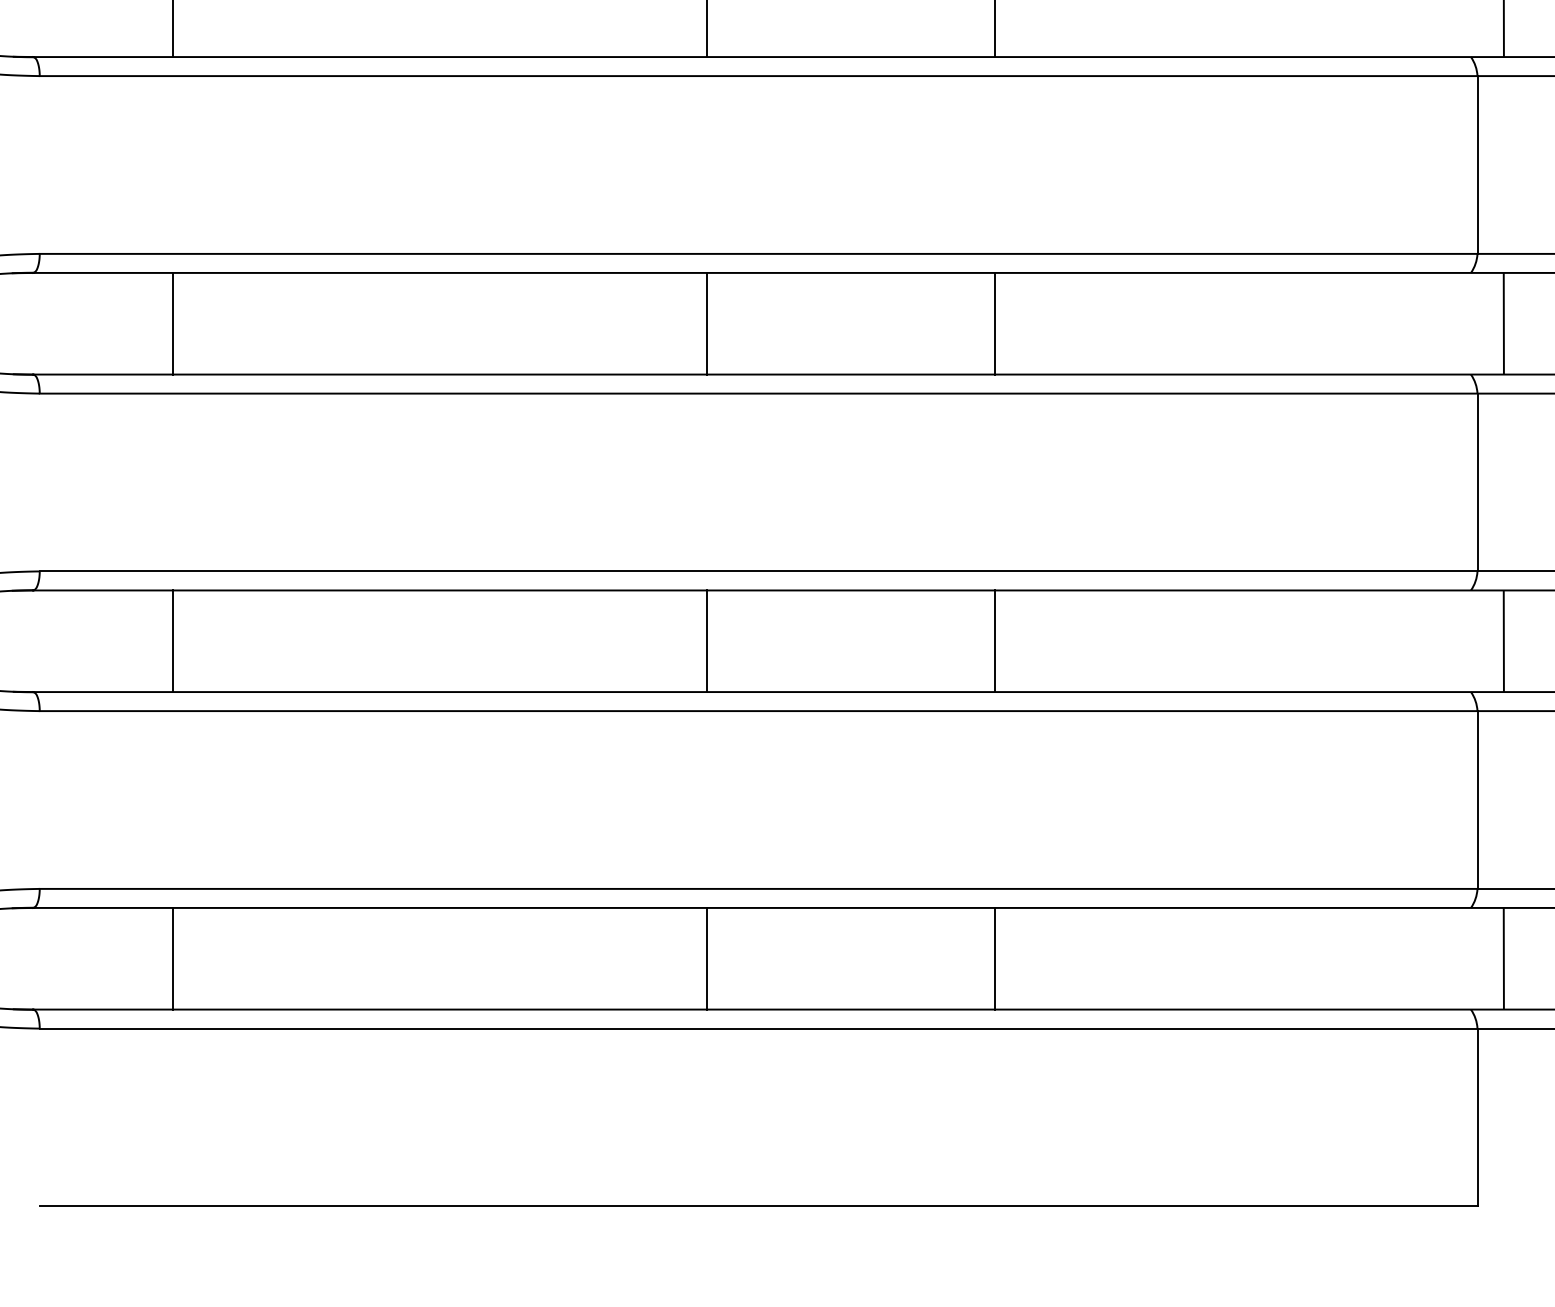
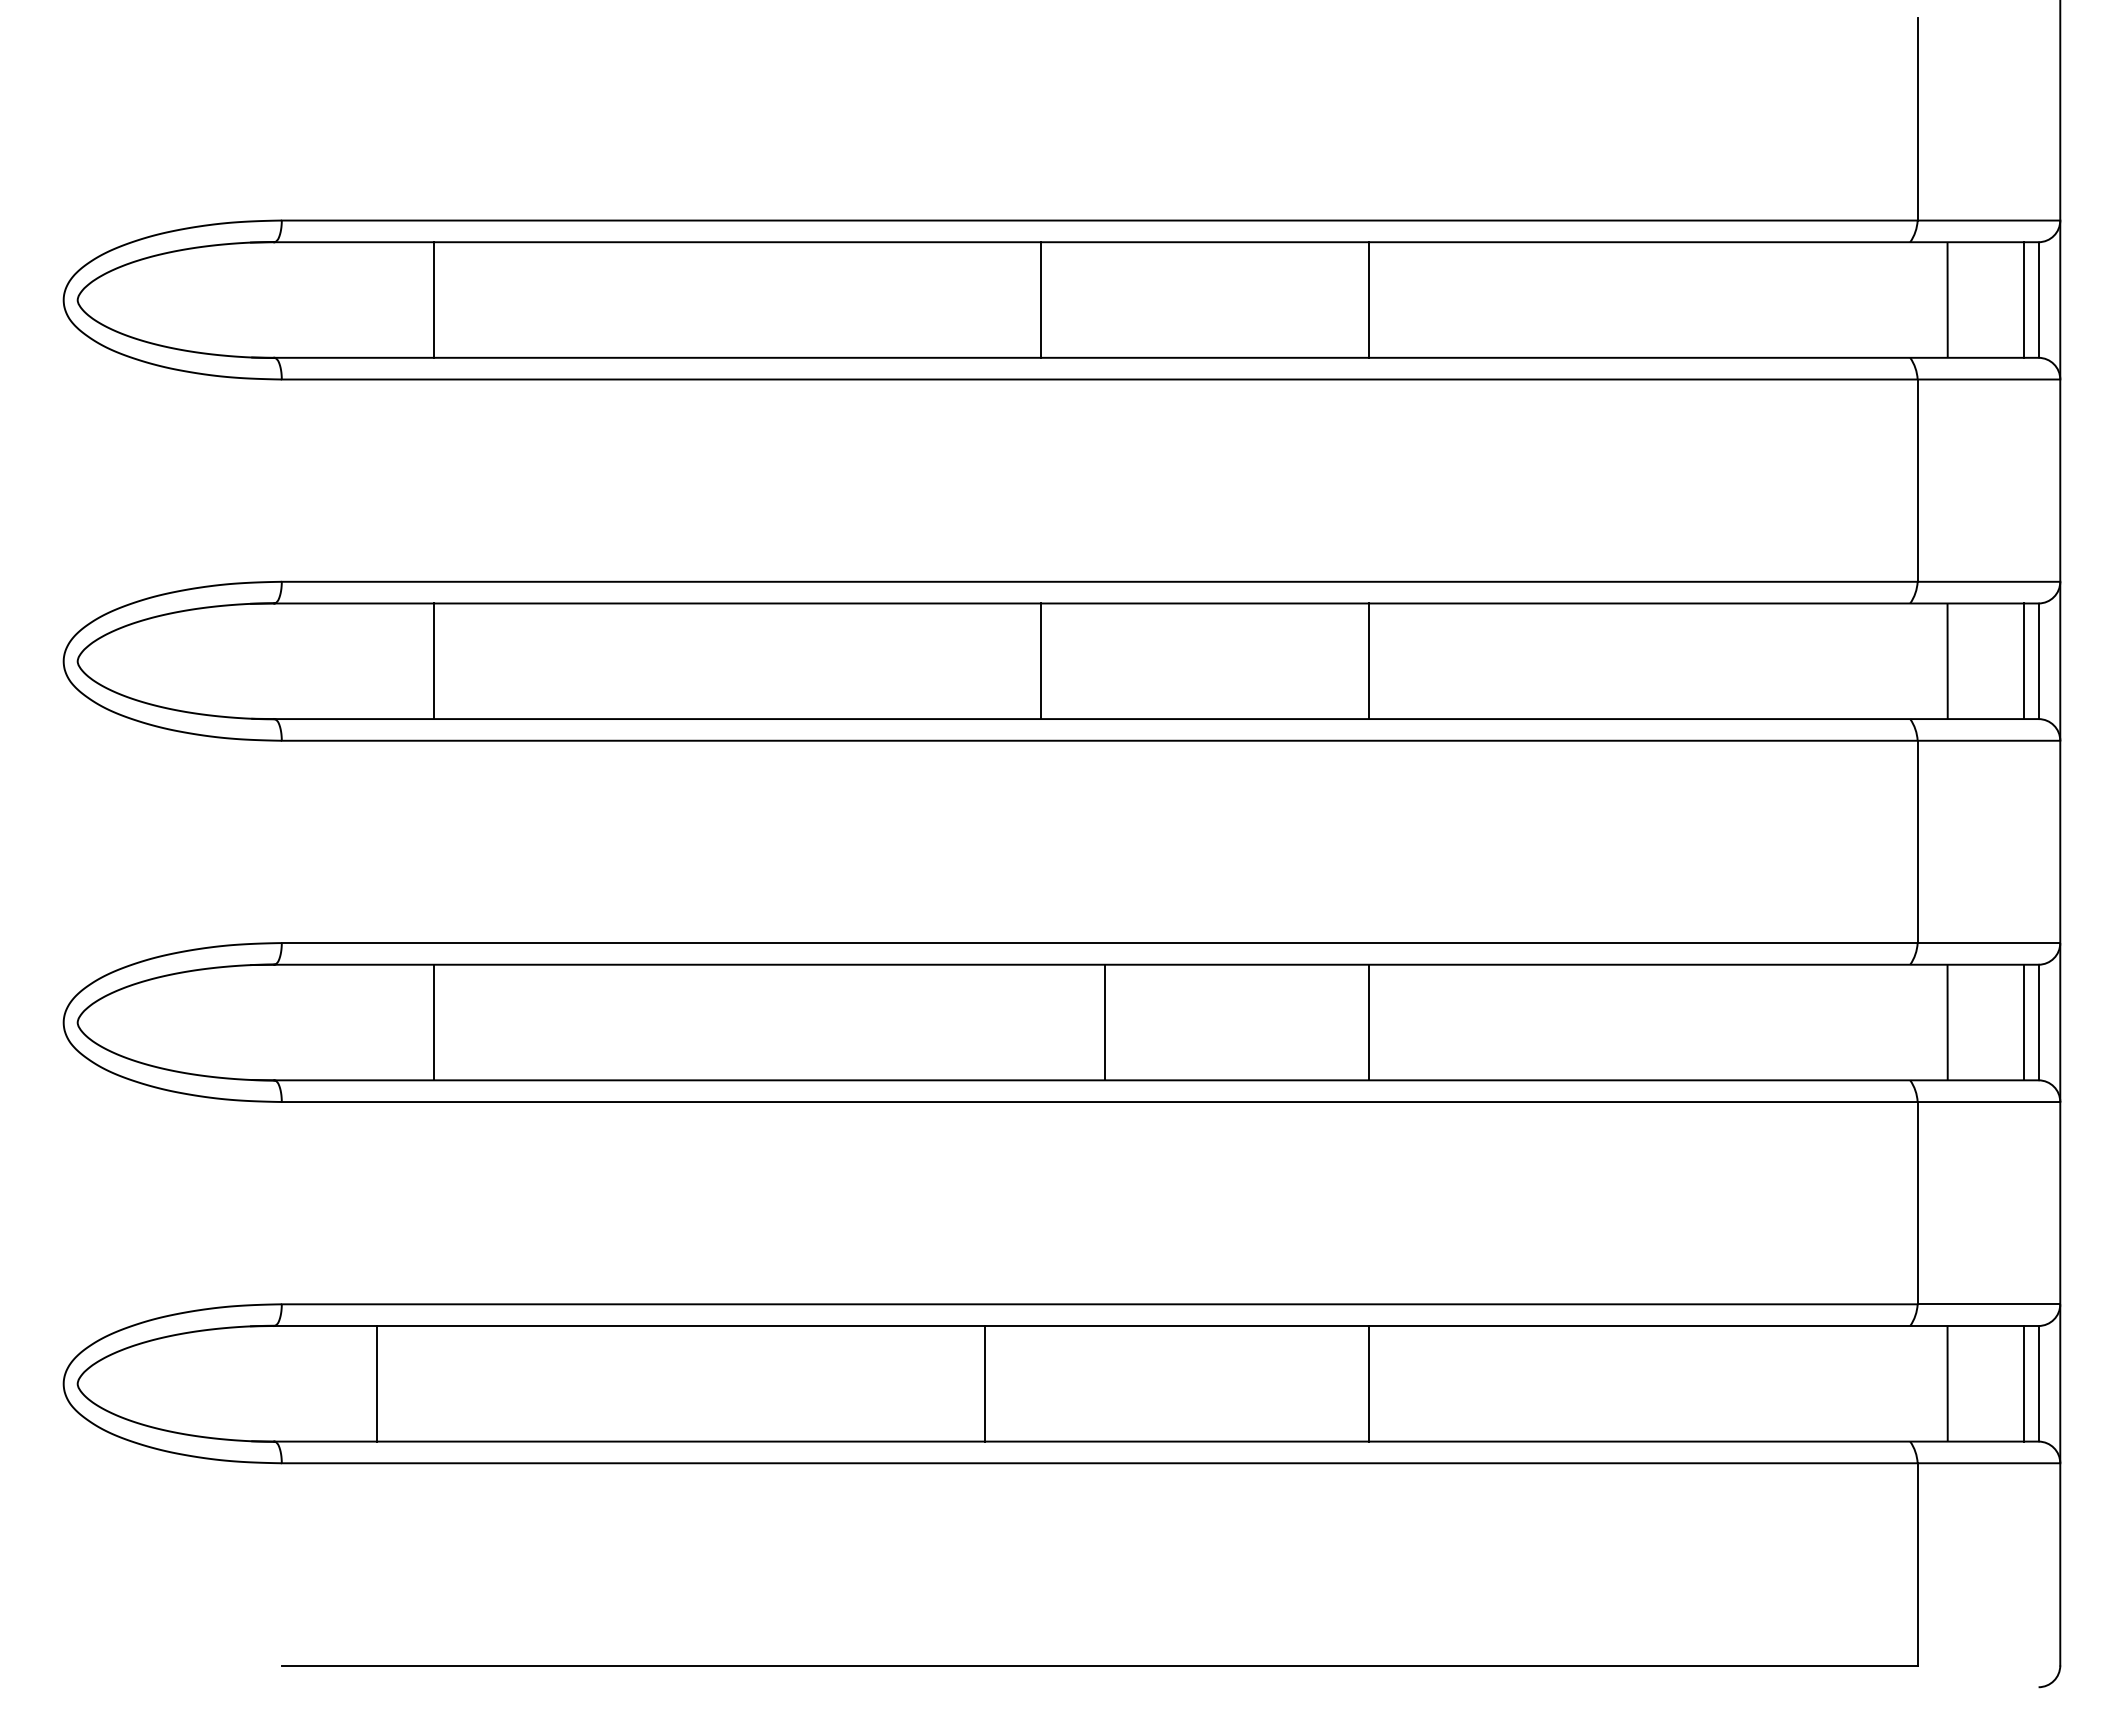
line: (706, 641) -> (1104, 1022), moved
line: (173, 958) -> (376, 1383), moved
line: (706, 958) -> (984, 1383), moved

